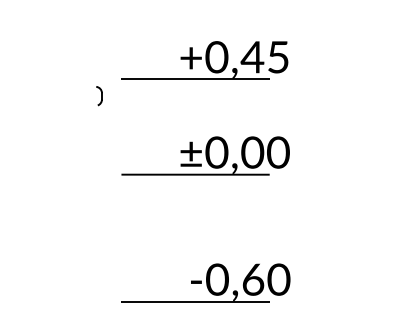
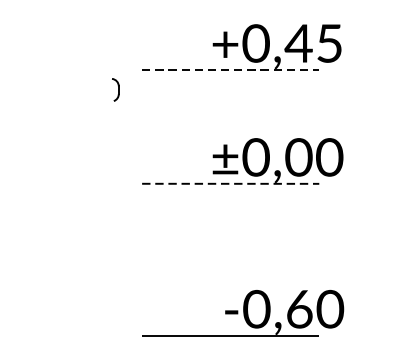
line: (196, 79) -> (231, 70), solid -> dashed
line: (196, 174) -> (231, 183), solid -> dashed

